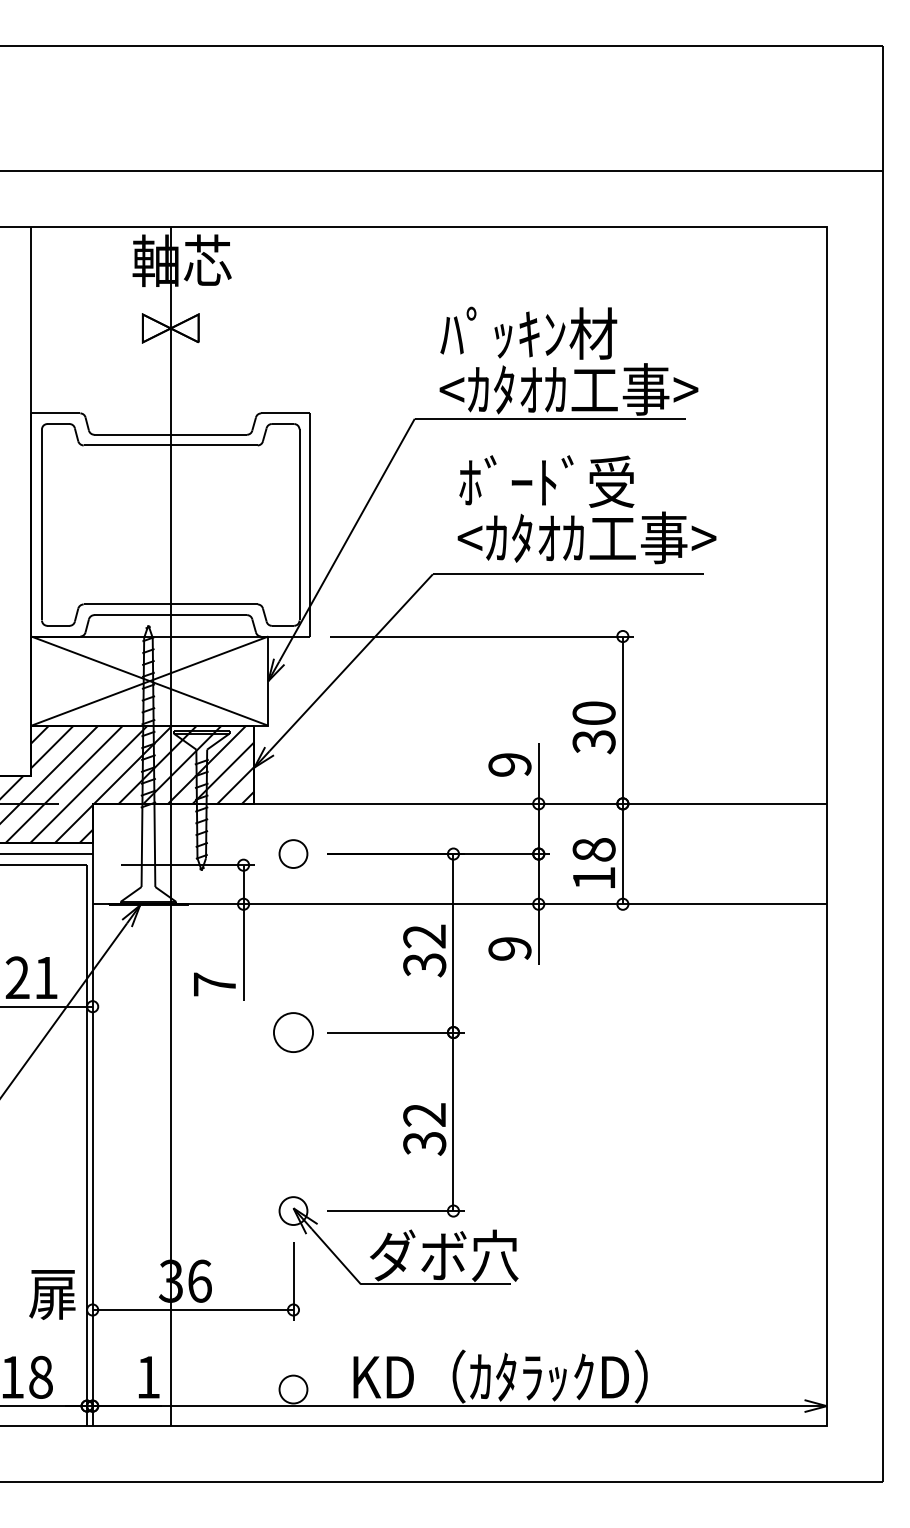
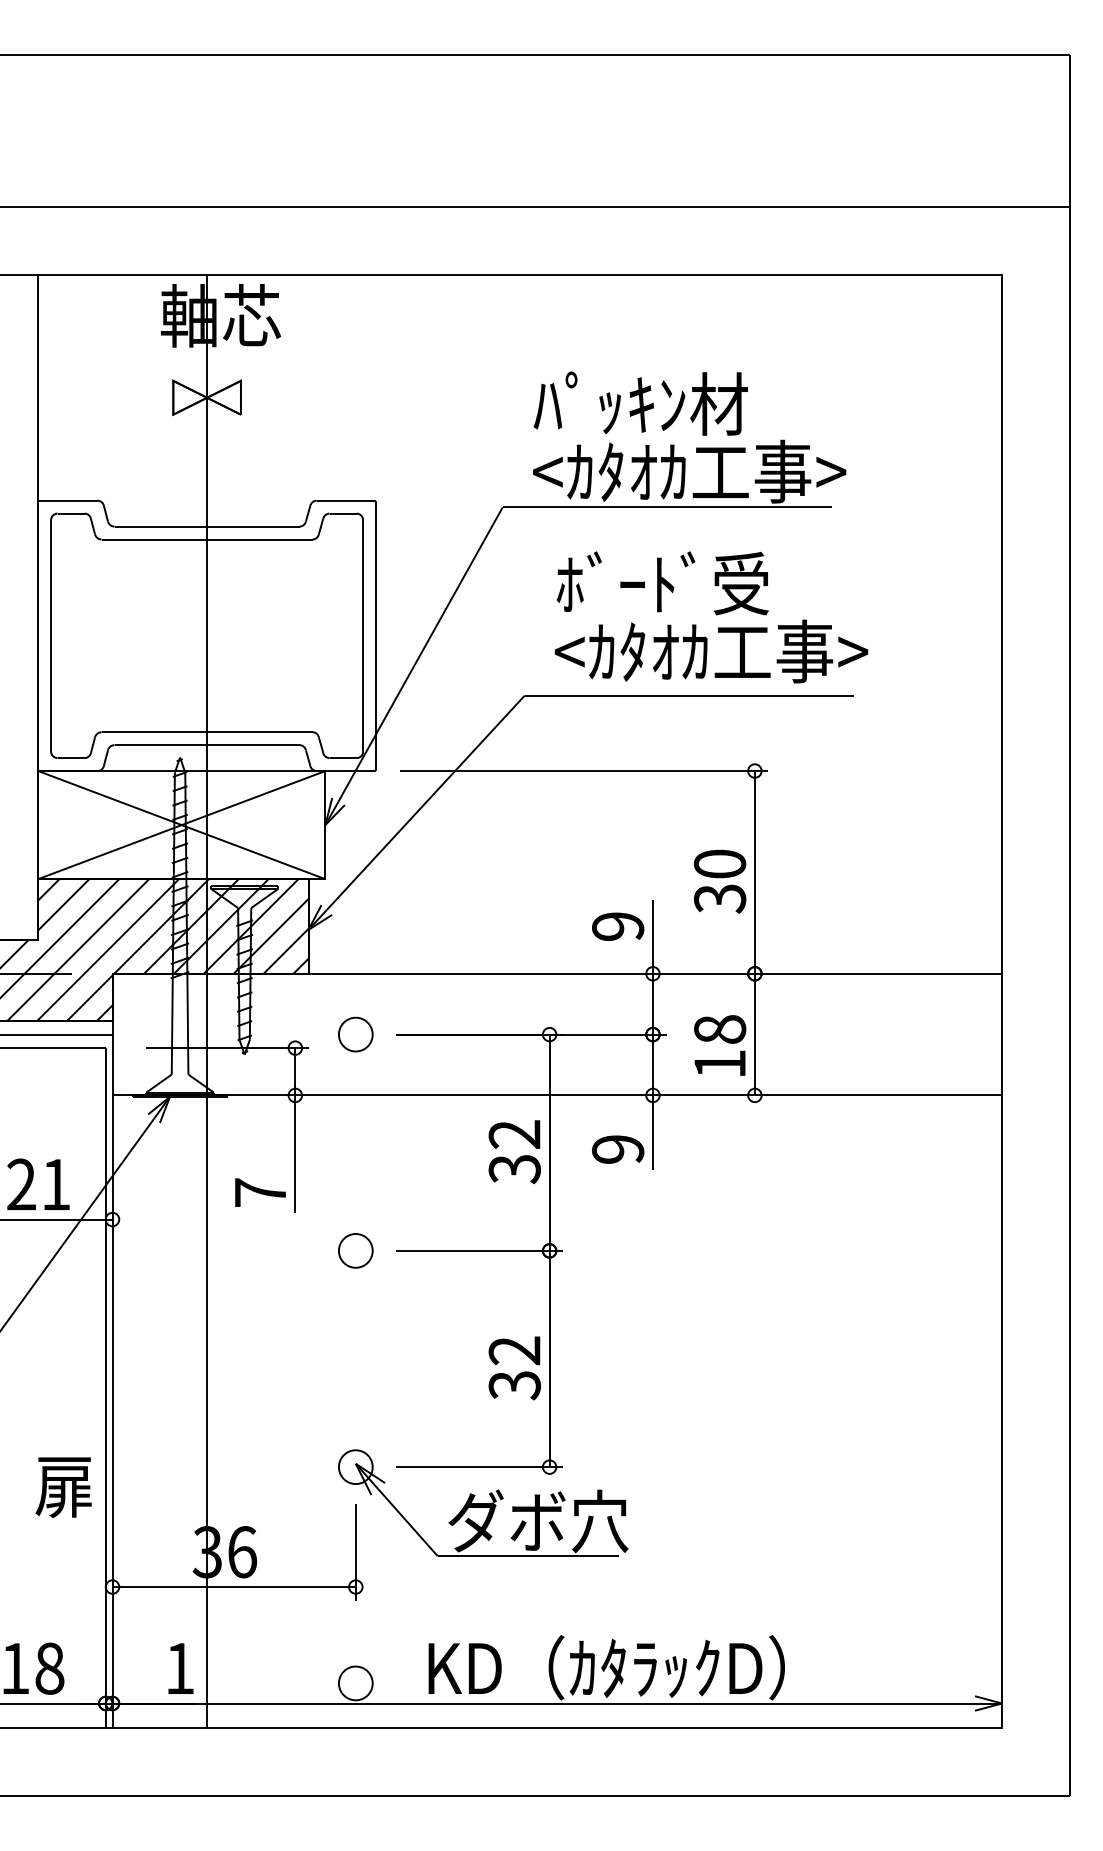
part: (293, 1032) -> (355, 1250), size x0.71
text: (52, 1294) -> (63, 1487), moved

